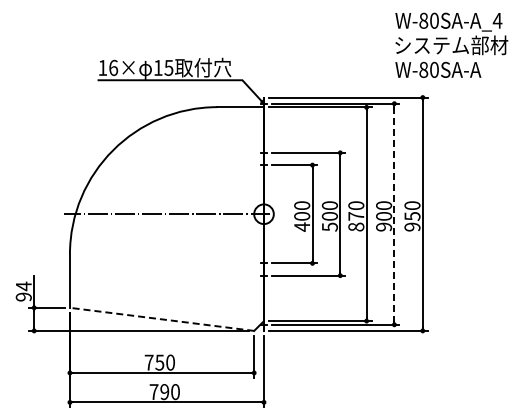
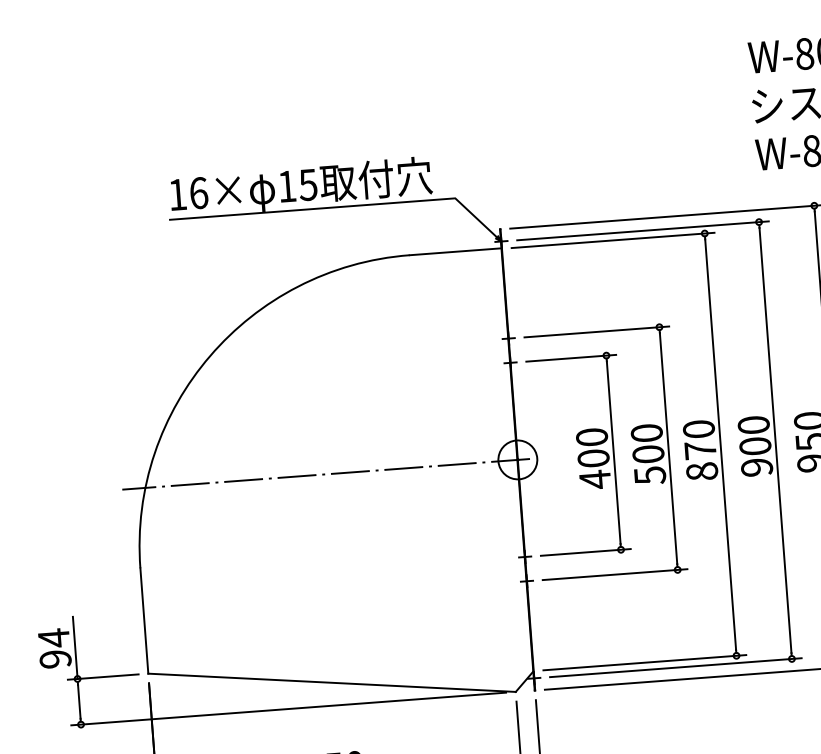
line: (394, 214) -> (775, 441), dashed -> solid
line: (162, 319) -> (332, 682), dashed -> solid

